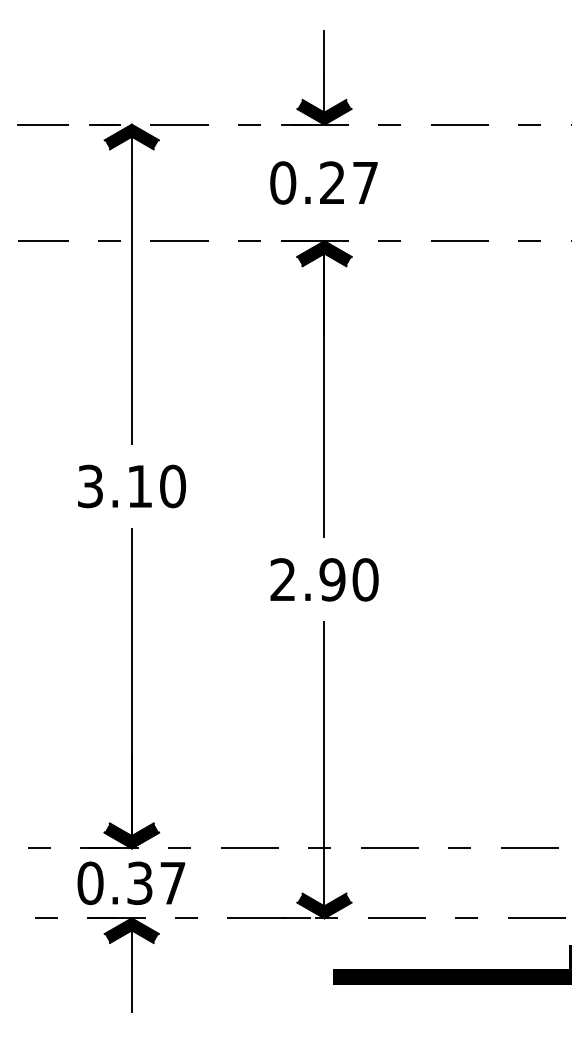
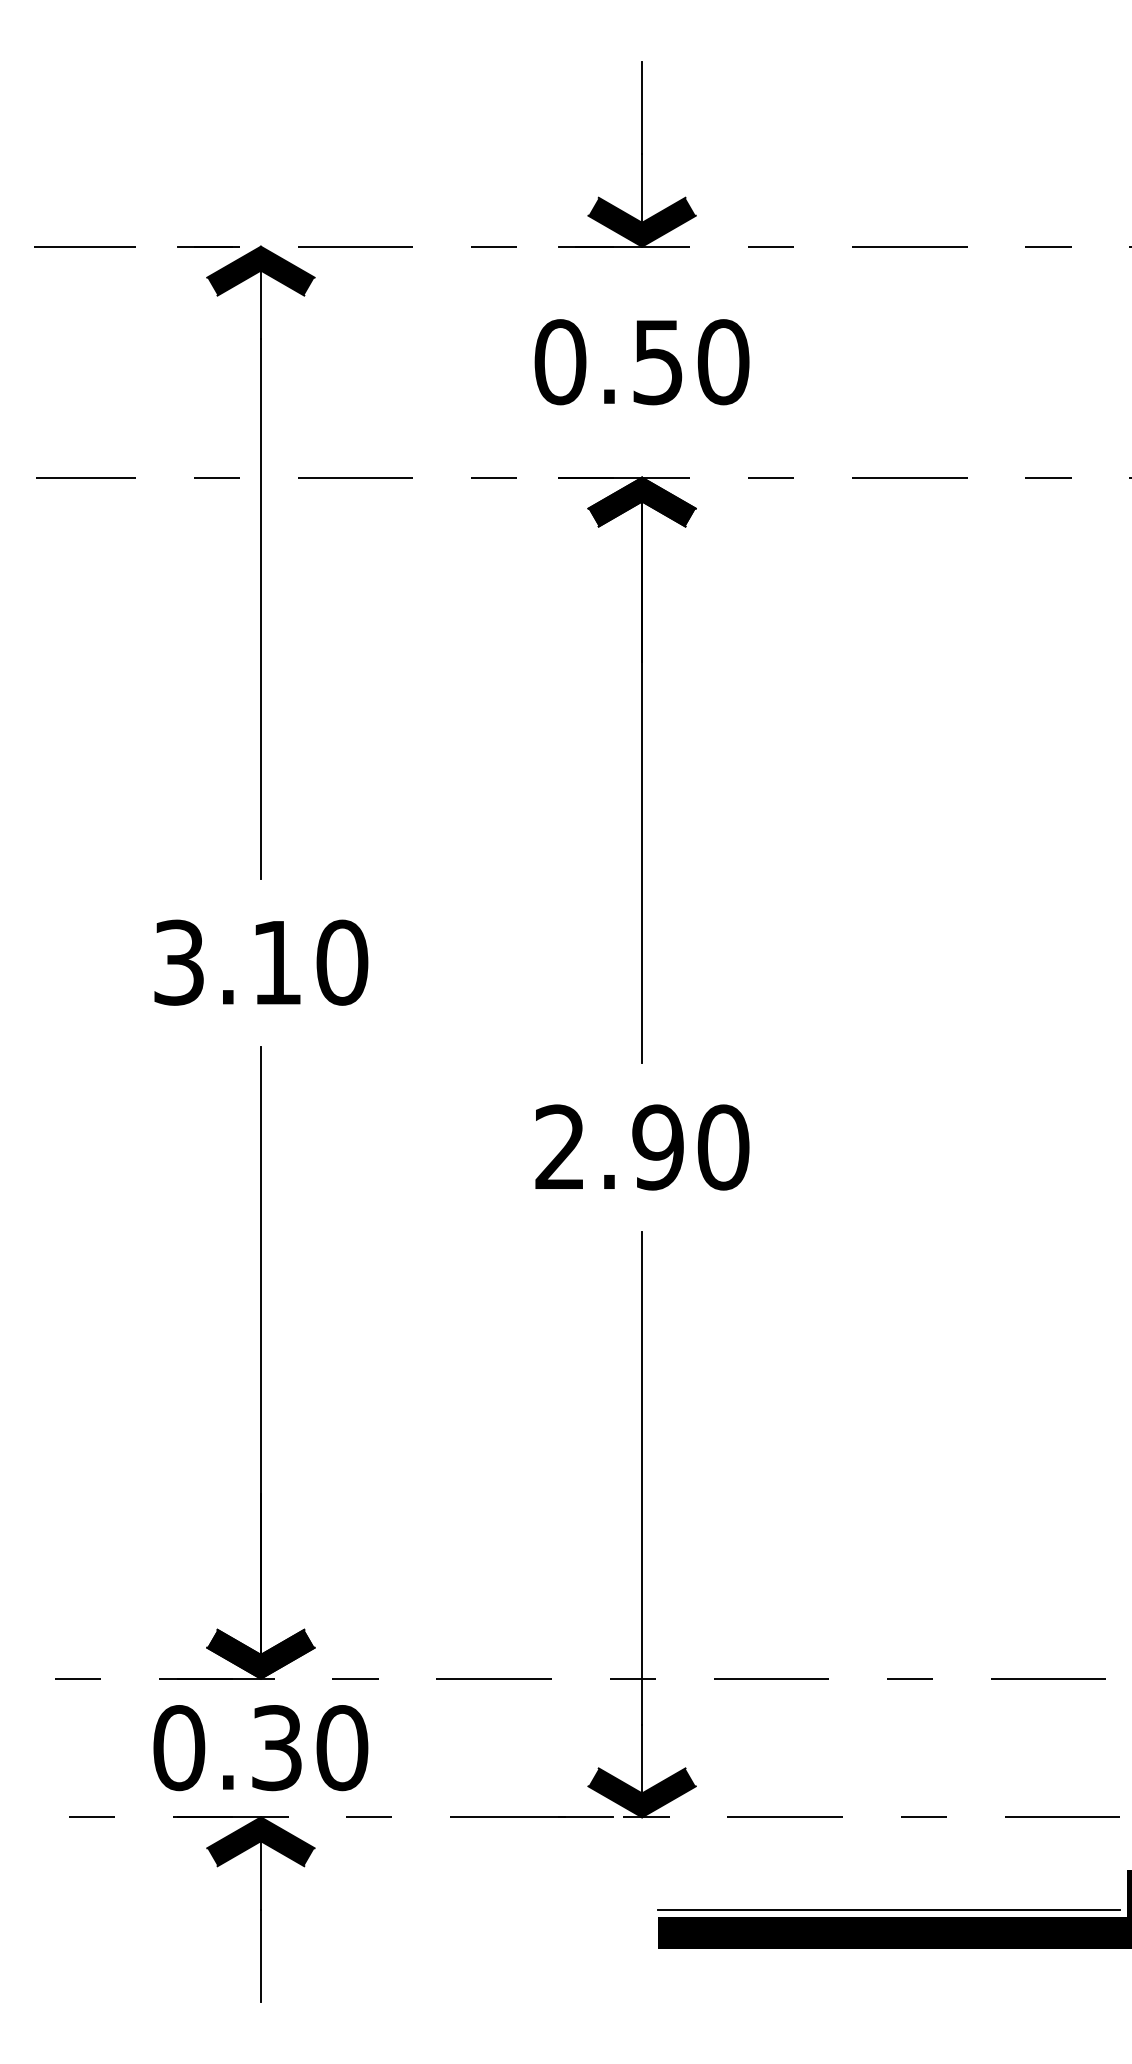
text: (349, 182) -> (691, 361), 0.27 -> 0.50
text: (173, 883) -> (343, 1748), 0.37 -> 0.30
line: (448, 965) -> (887, 1910), added

